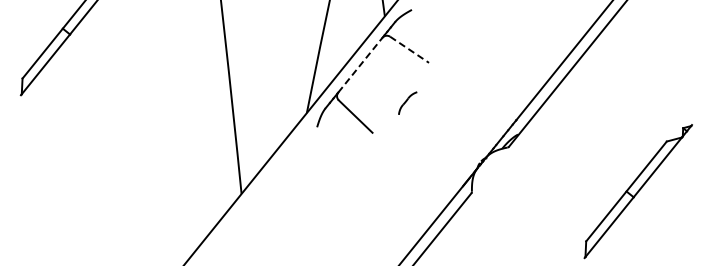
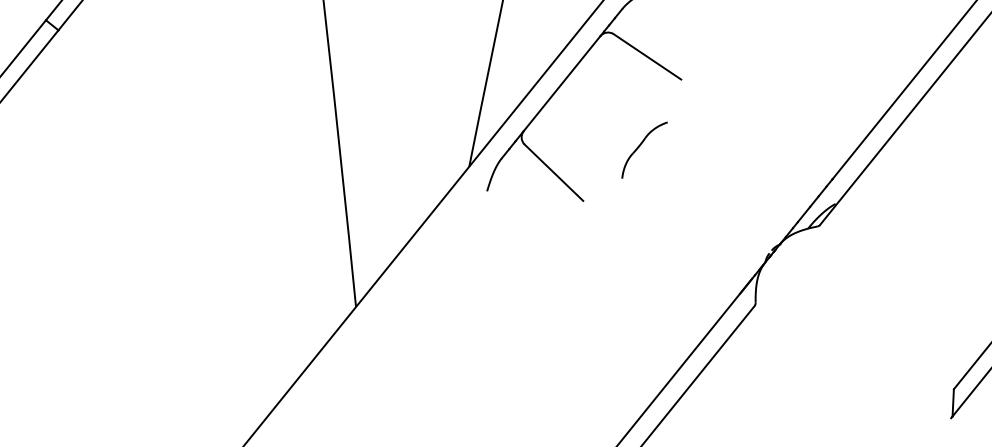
line: (410, 50) -> (649, 58), dashed -> solid
line: (360, 64) -> (562, 82), dashed -> solid
part: (407, 102) -> (643, 148), size x1.43

